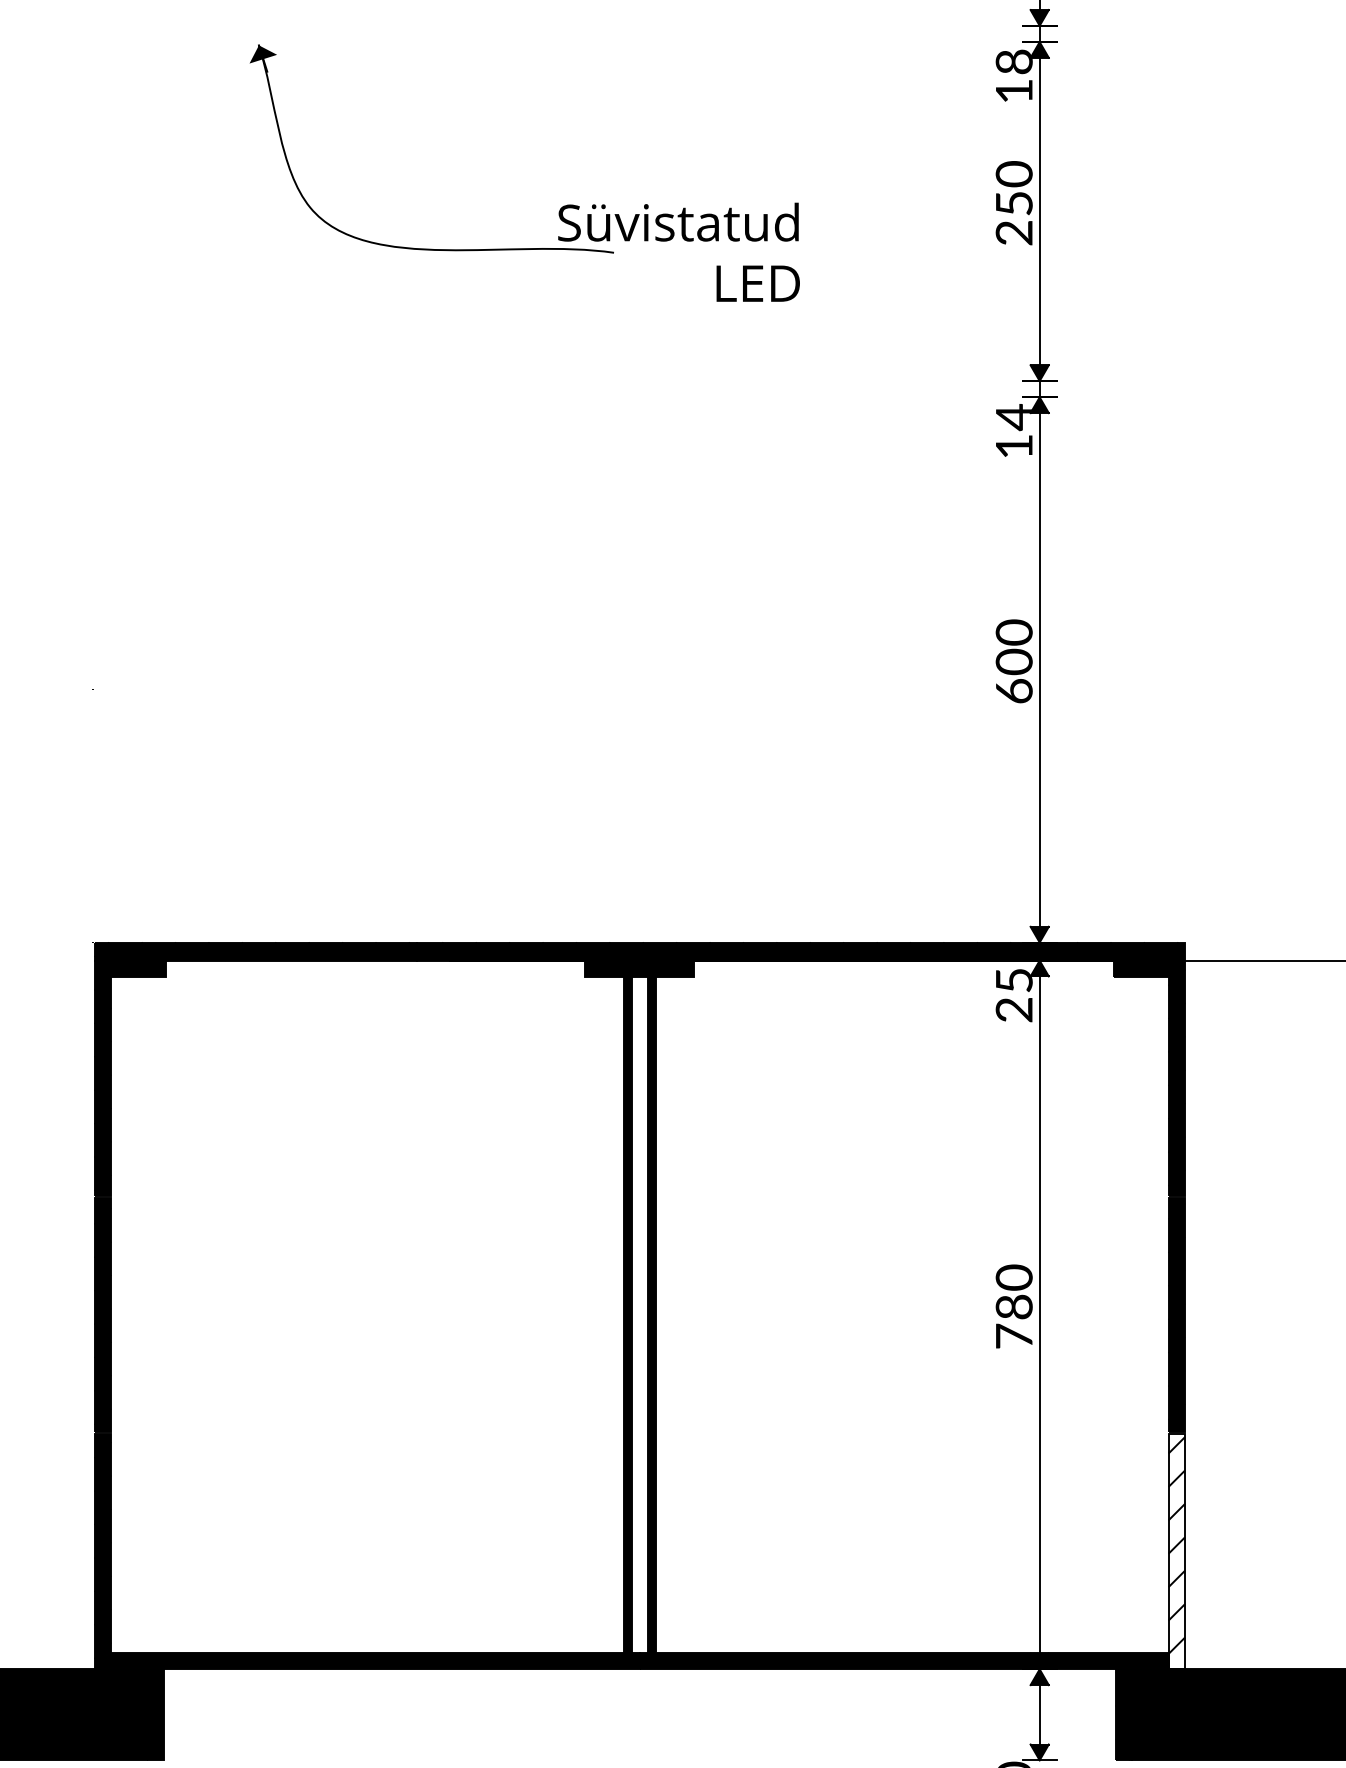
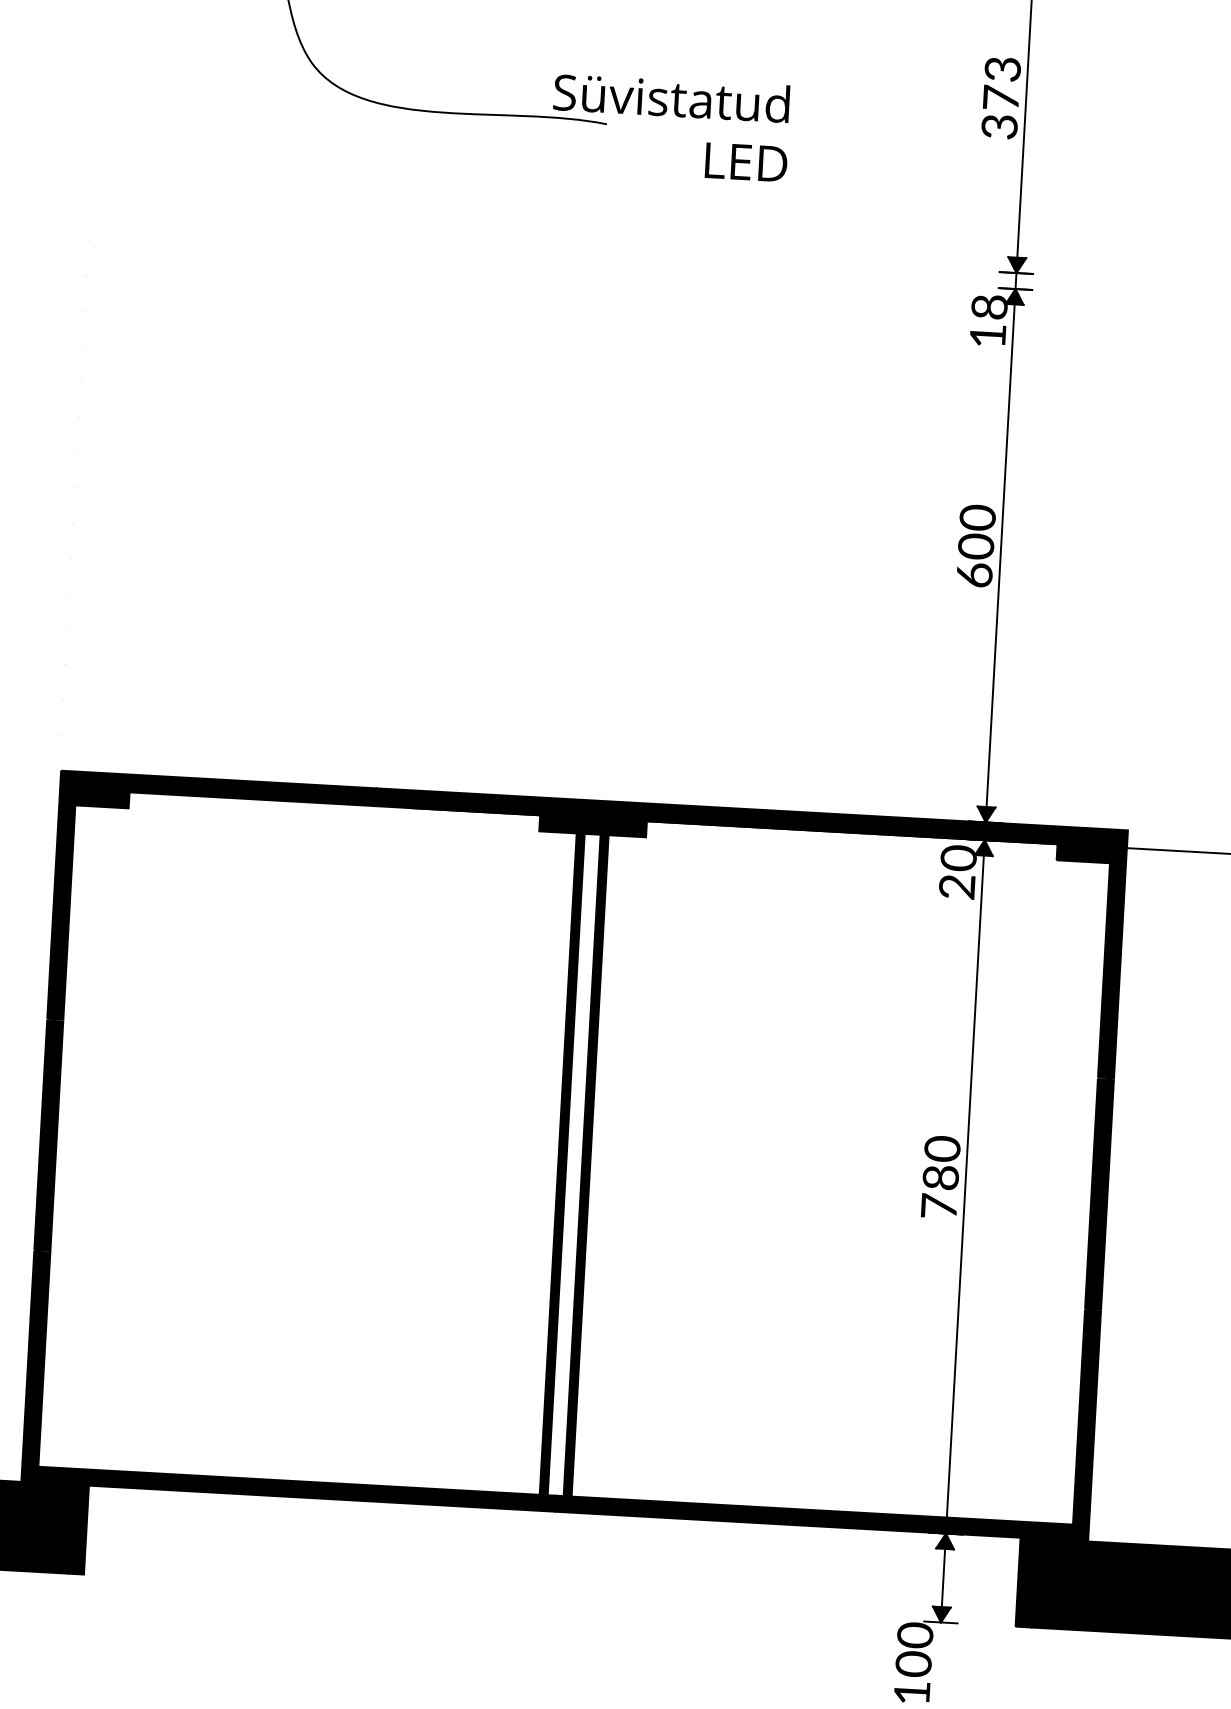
text: (1013, 203) -> (1000, 97), 250 -> 373
text: (1013, 417) -> (988, 307), 14 -> 18
text: (1013, 980) -> (958, 858), 25 -> 20
fill: (1176, 1551) -> (1086, 1425), added

